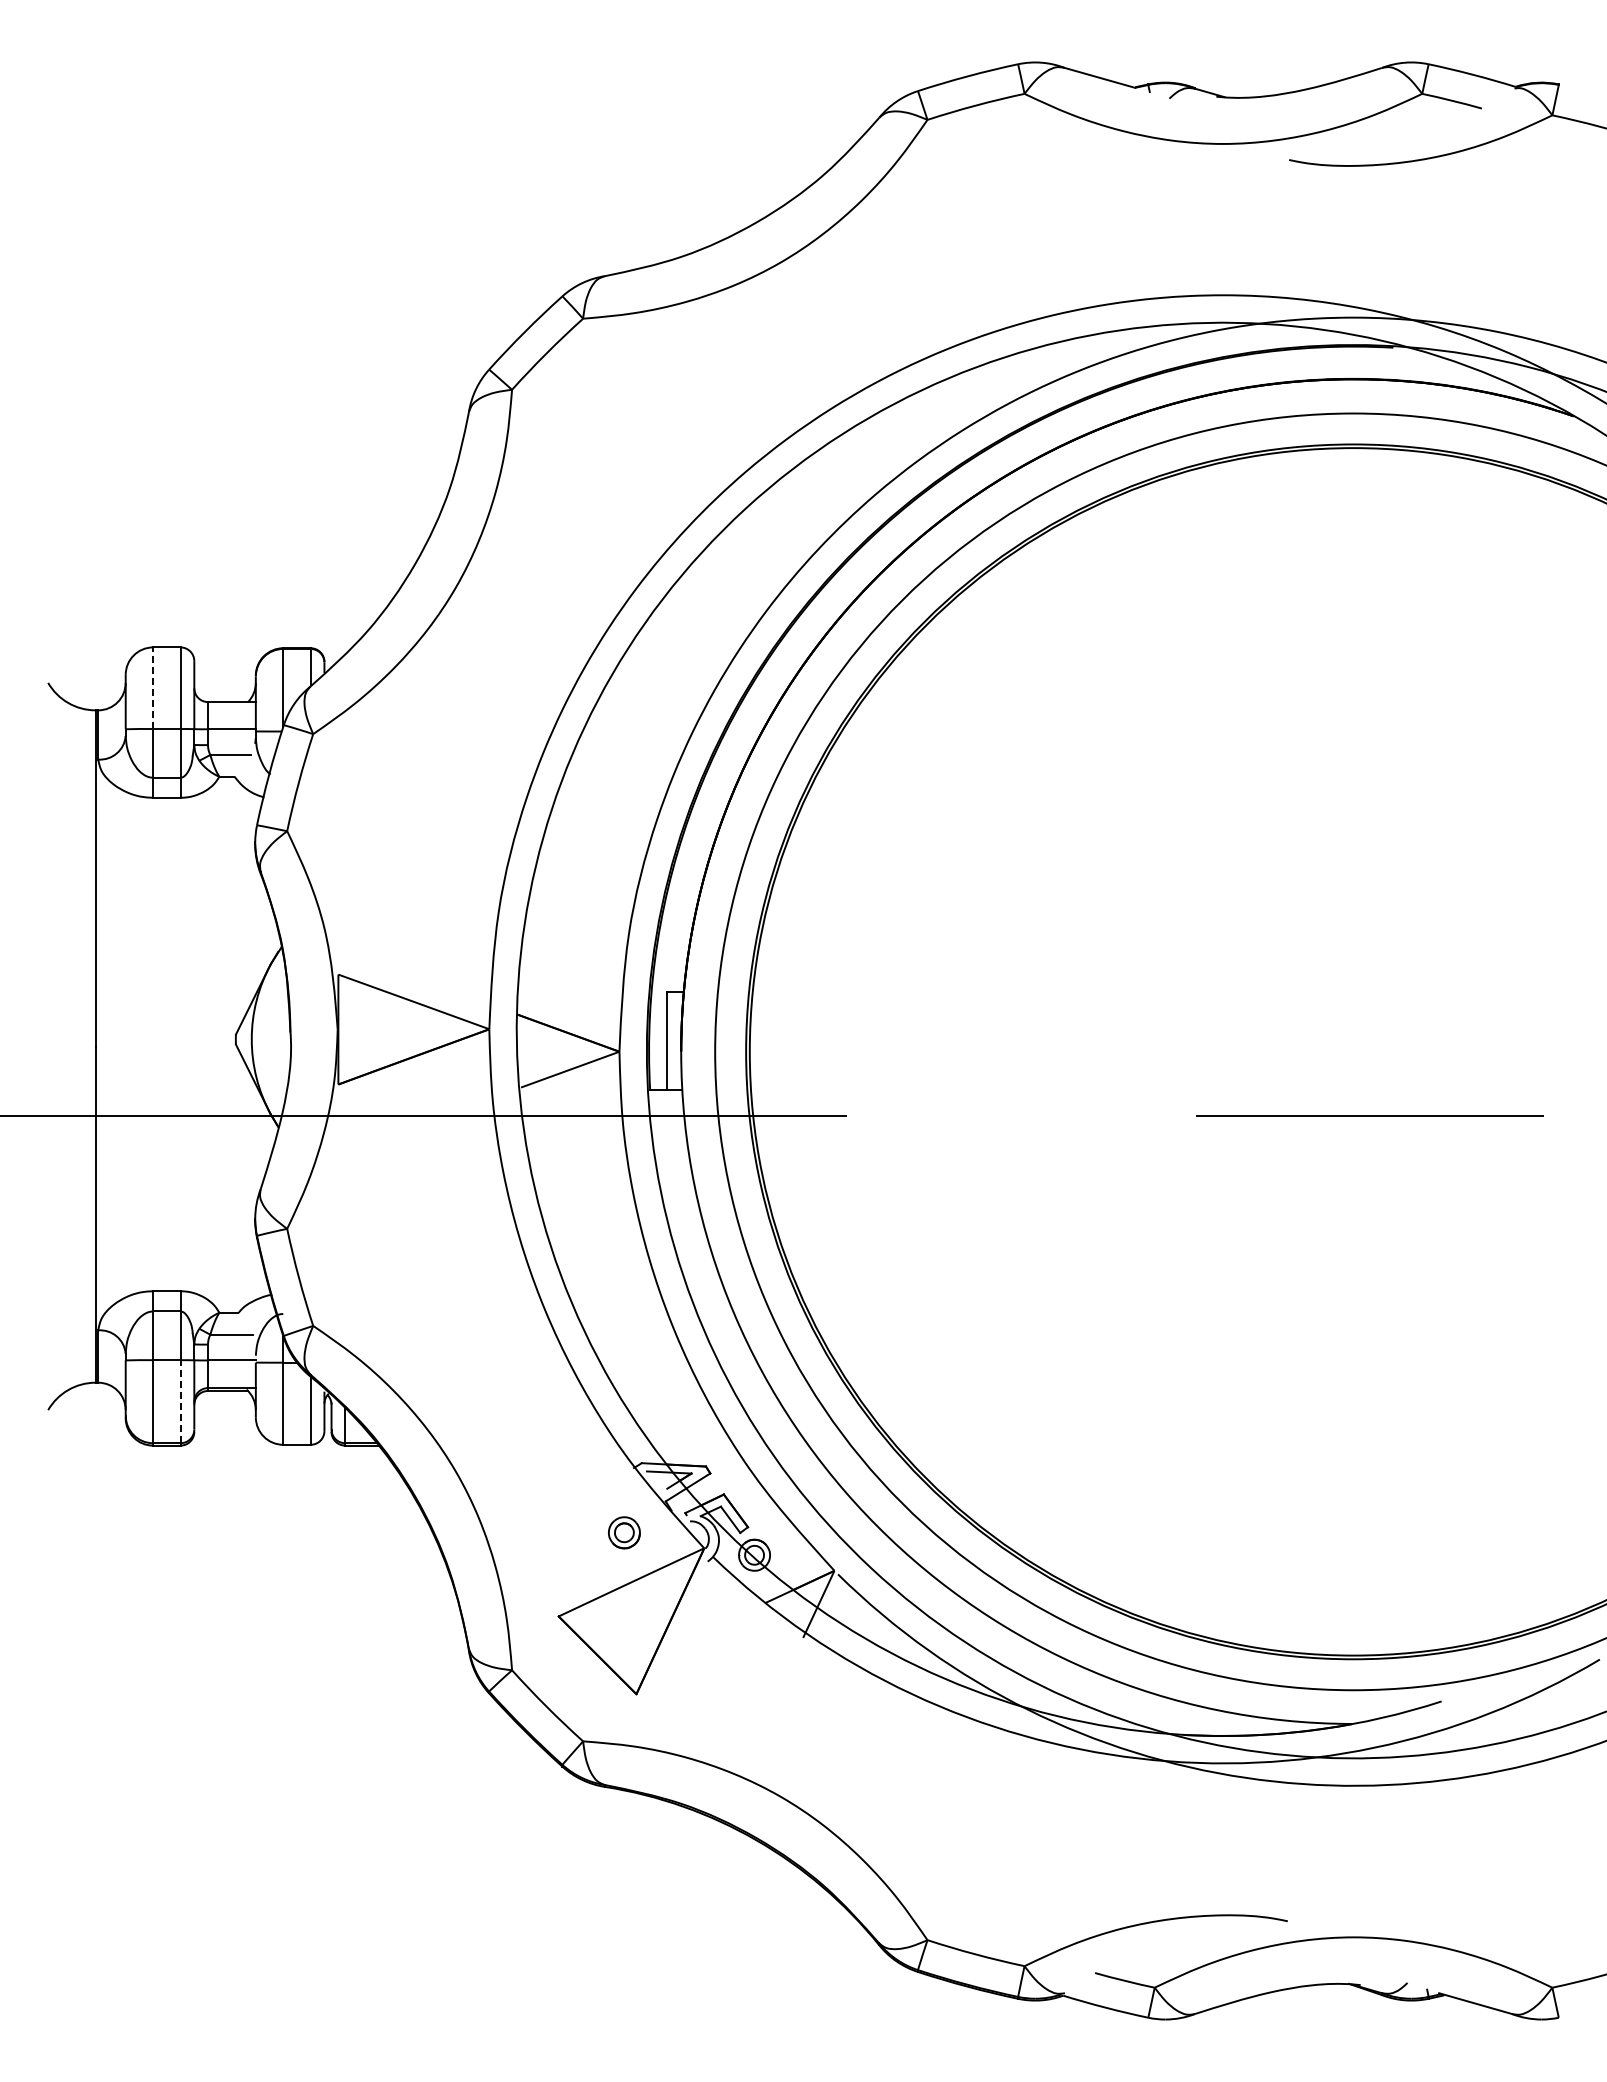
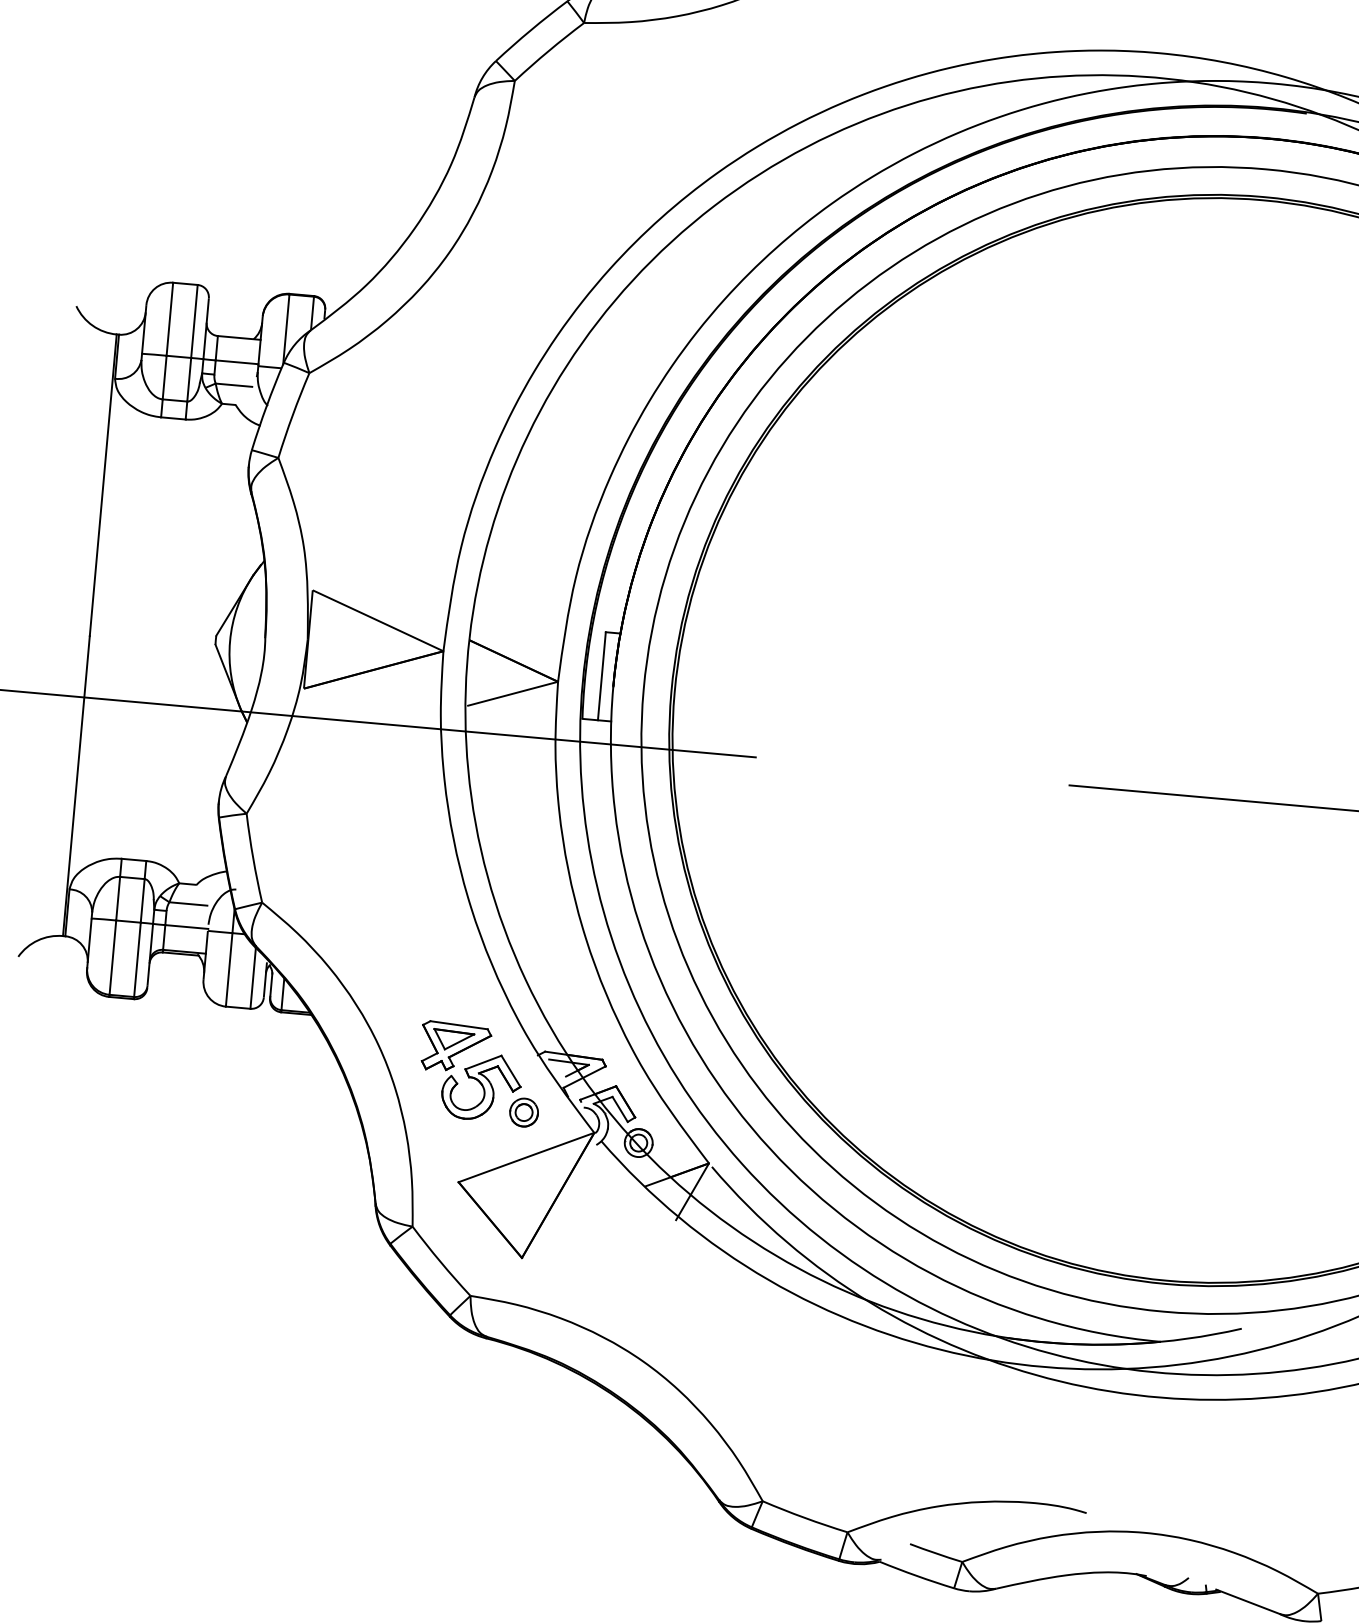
line: (153, 688) -> (170, 319), dashed -> solid
line: (180, 1401) -> (137, 959), dashed -> solid
part: (560, 1492) -> (470, 1071), added

